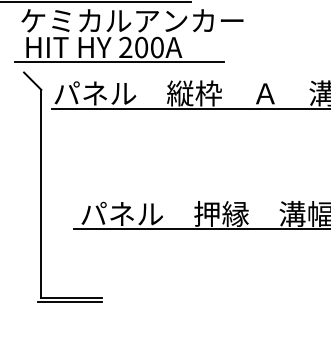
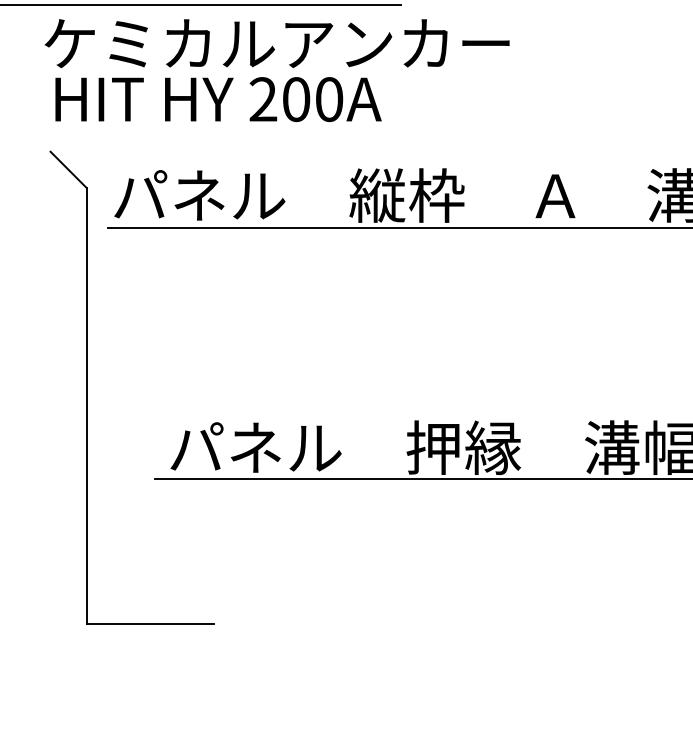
line: (119, 62) -> (250, 130), removed
line: (69, 301) -> (145, 630), removed

